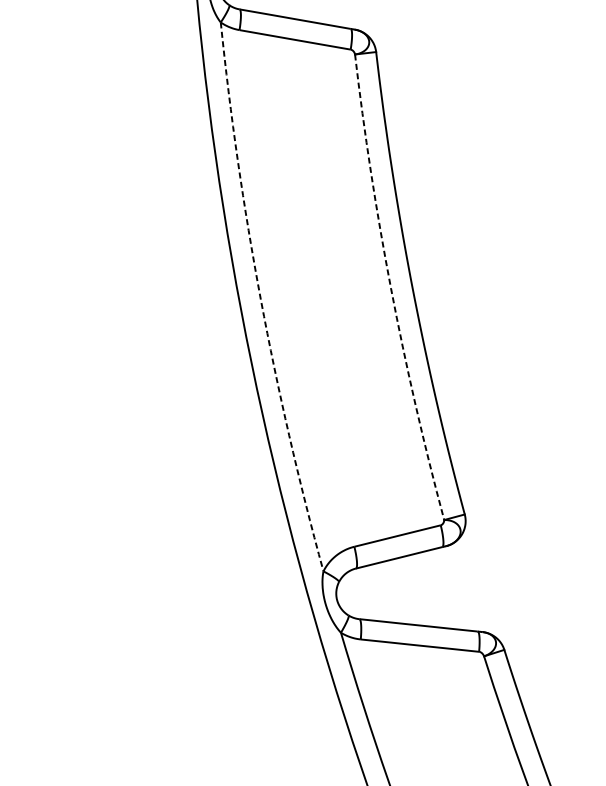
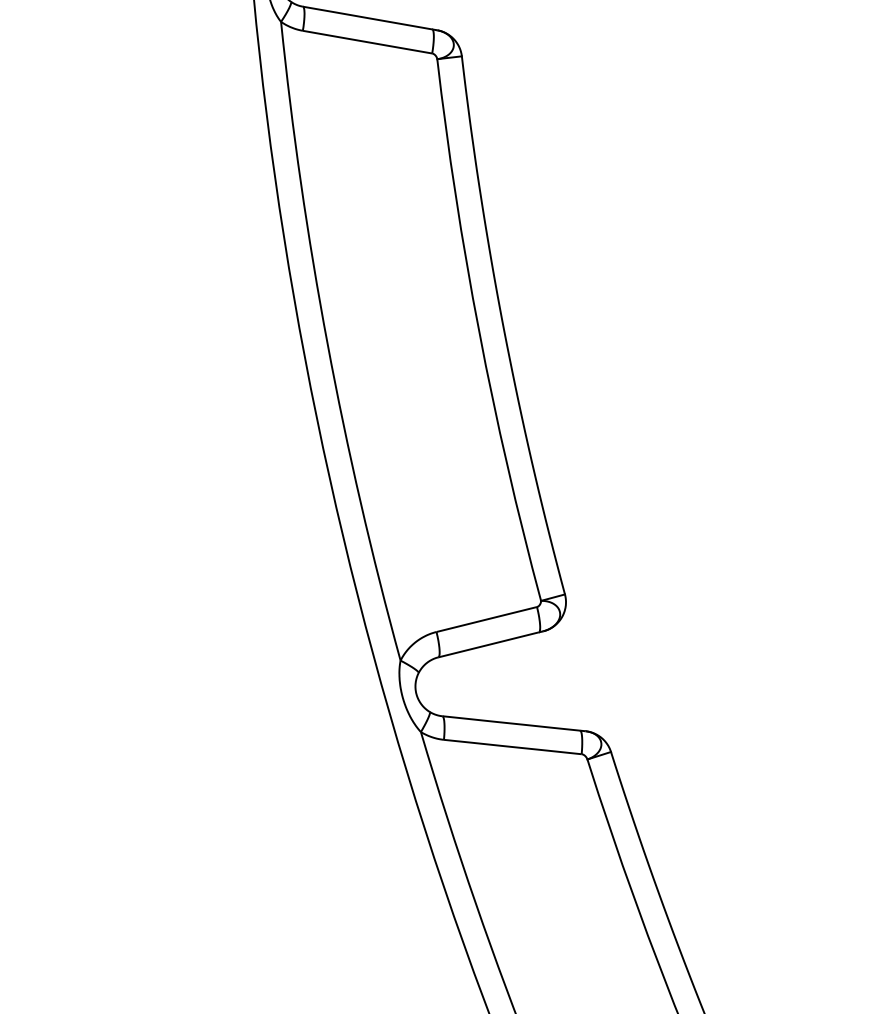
arc: (391, 288) -> (479, 331), dashed -> solid
arc: (260, 298) -> (327, 343), dashed -> solid

